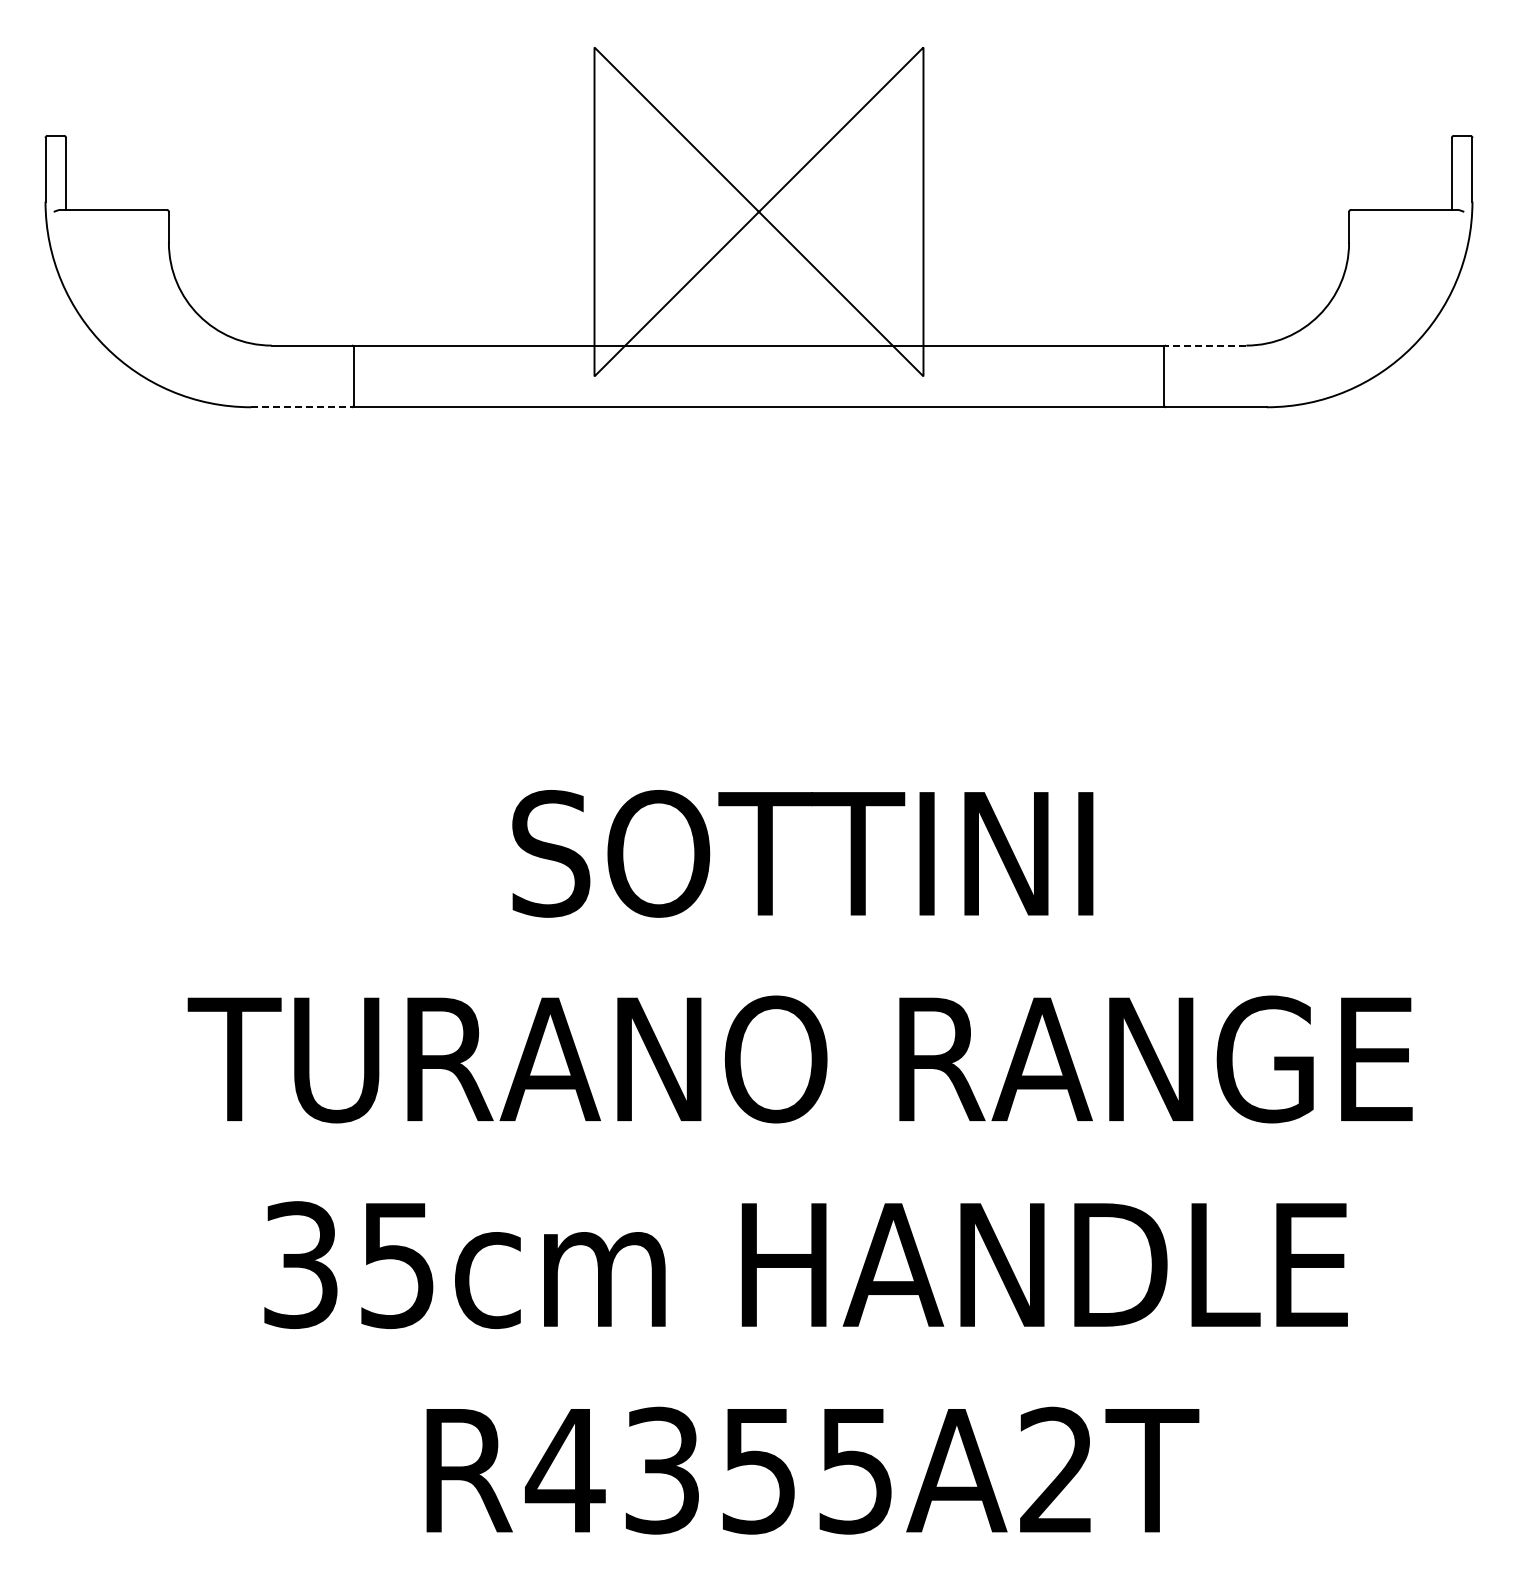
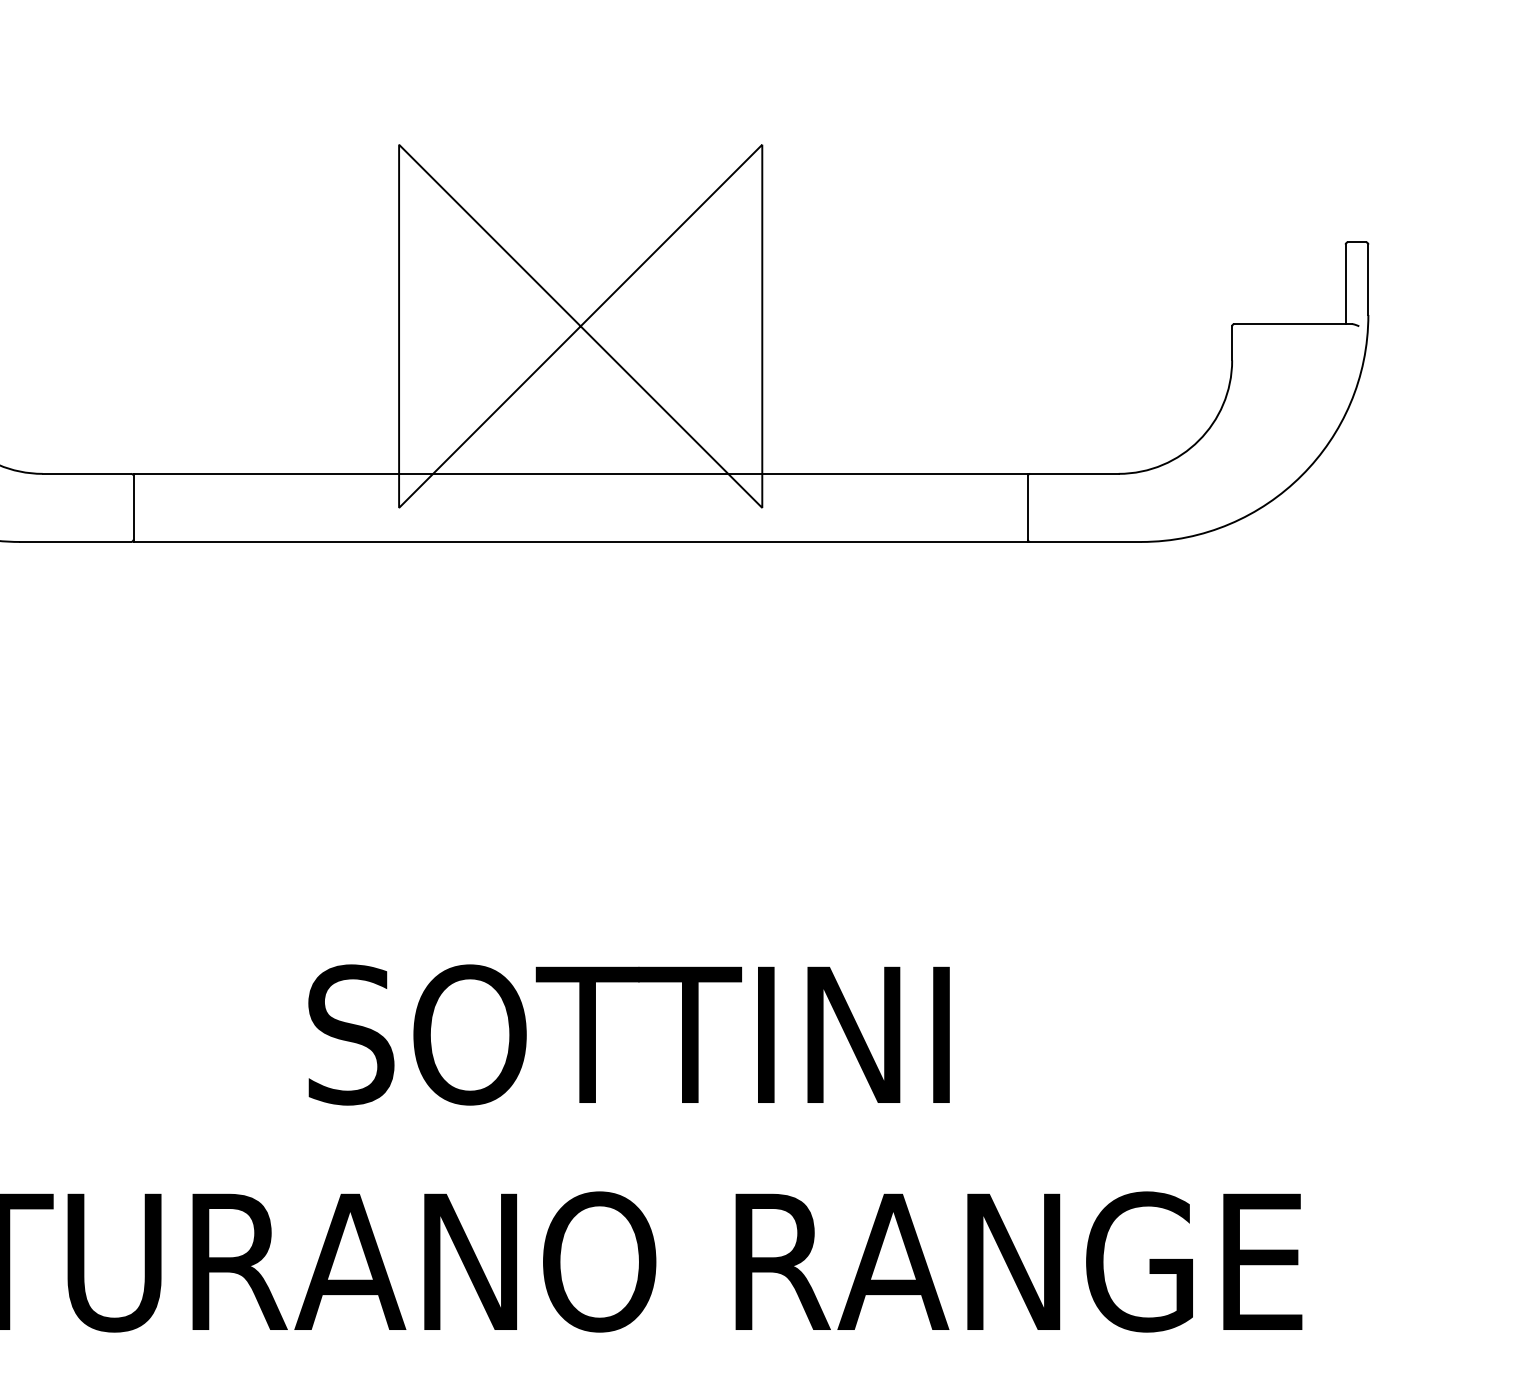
line: (1205, 345) -> (1073, 473), dashed -> solid
line: (302, 407) -> (76, 542), dashed -> solid

